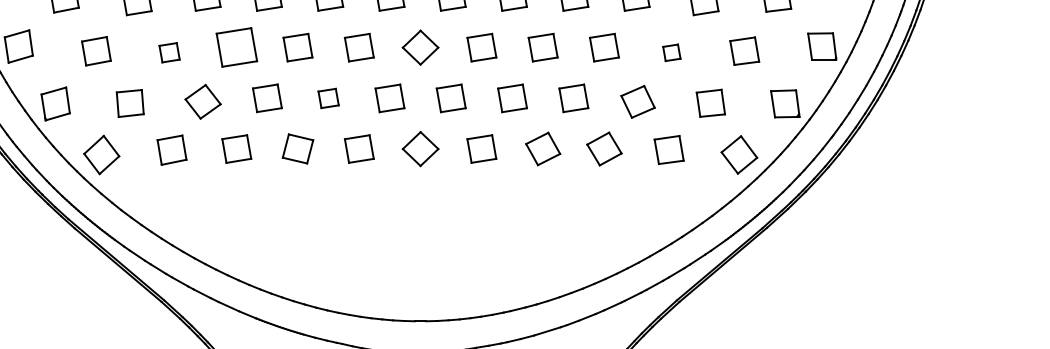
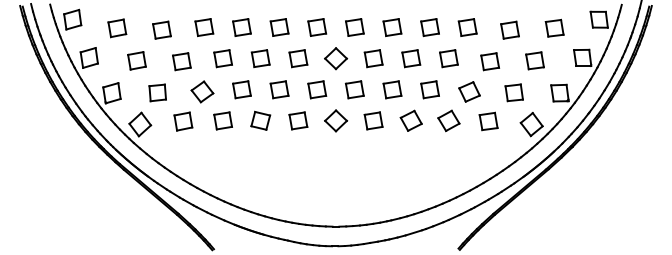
part: (235, 47) -> (222, 58), size x0.71
part: (168, 52) -> (181, 61), size x1.43
part: (672, 52) -> (490, 61), size x1.67
part: (328, 97) -> (279, 89), size x1.43

